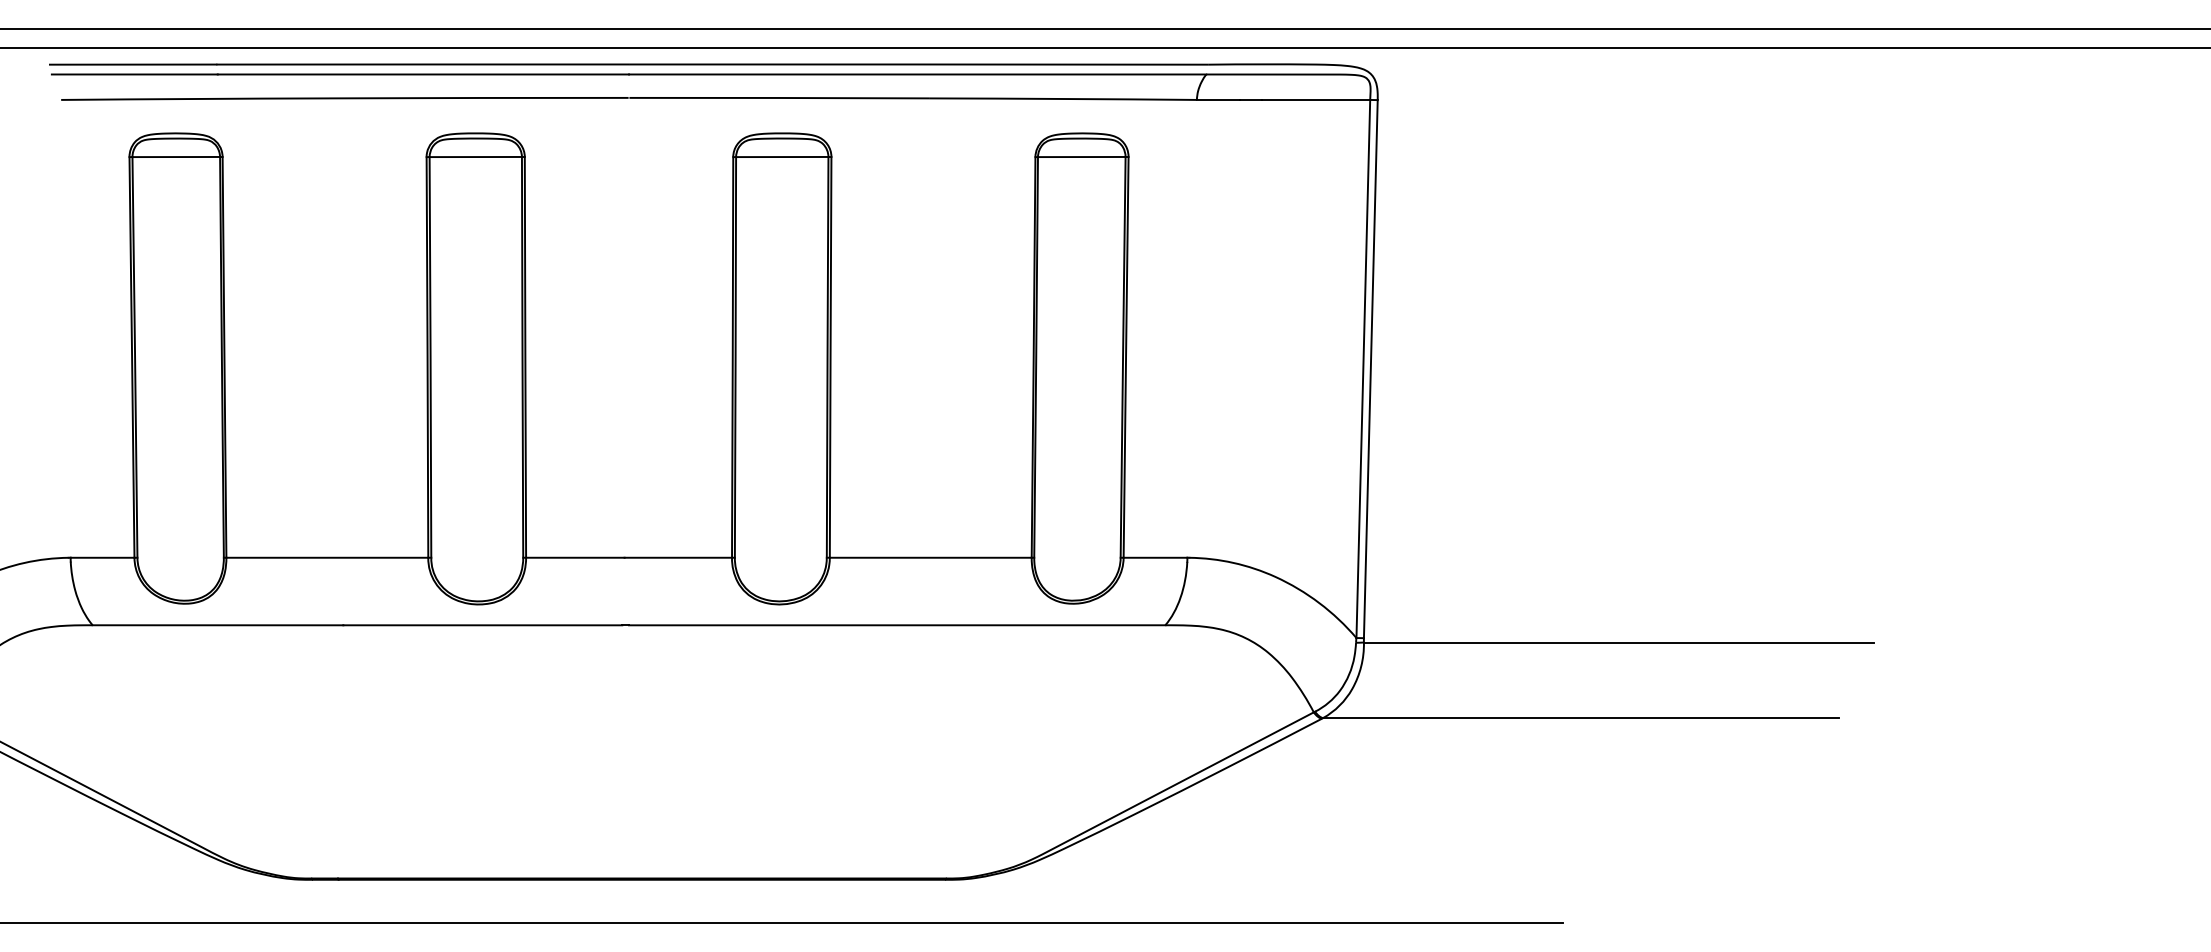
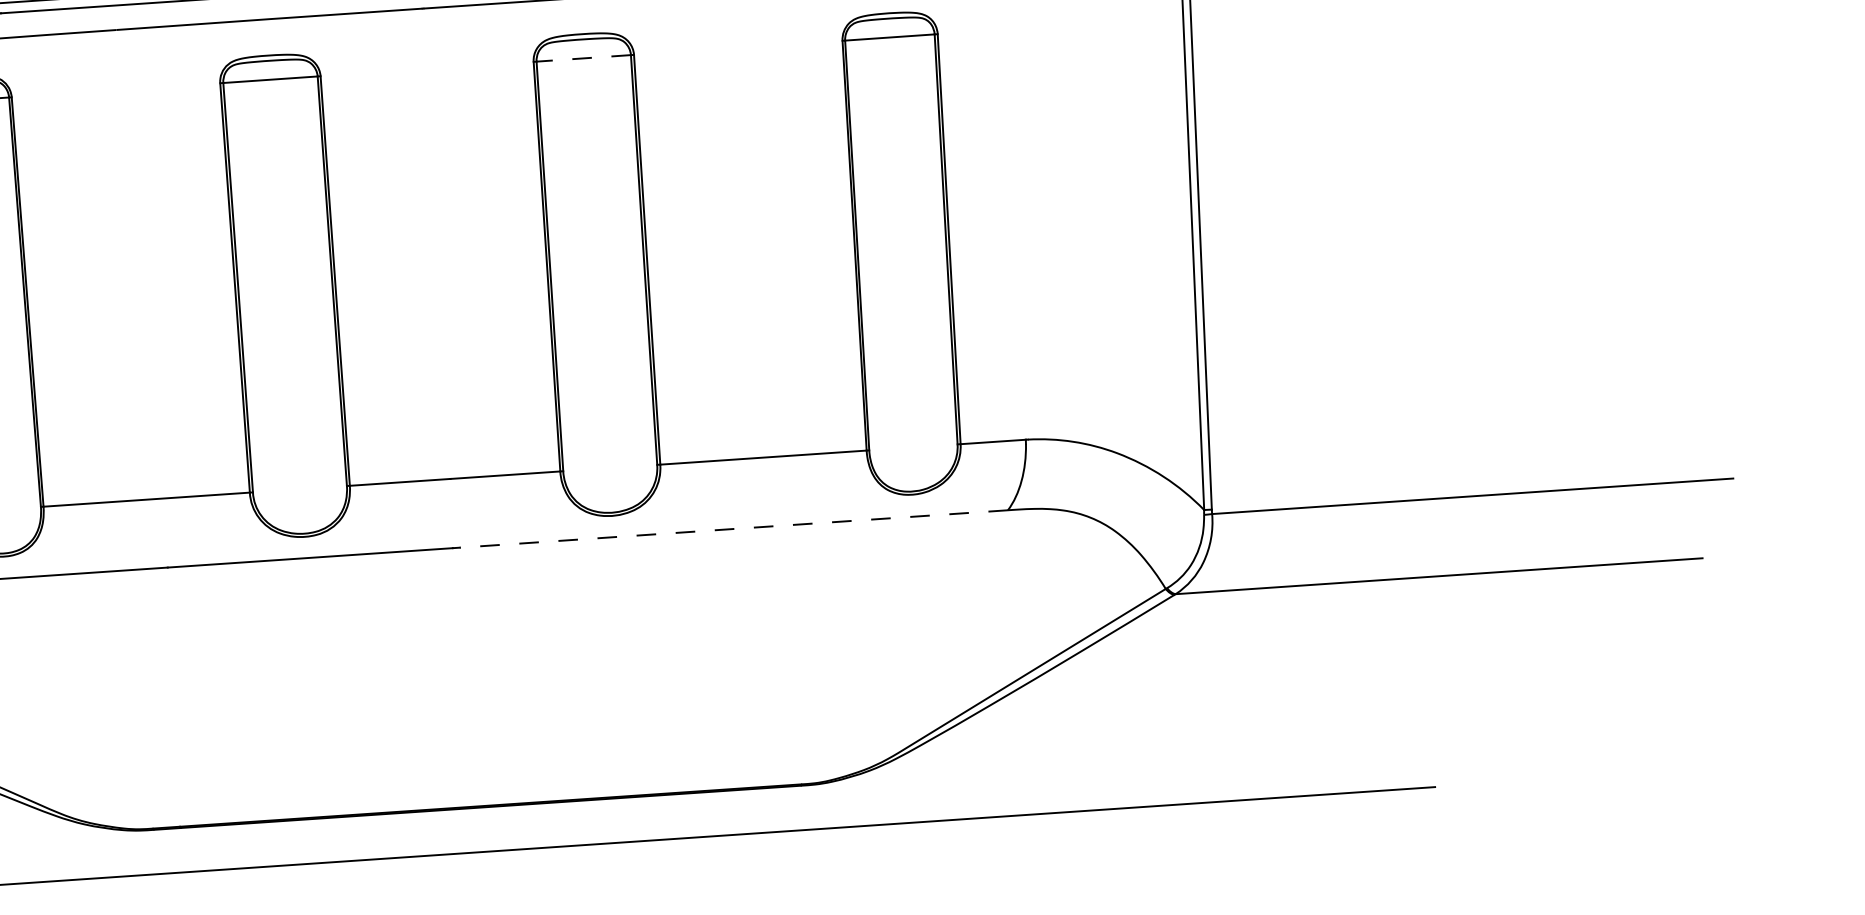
line: (781, 157) -> (583, 58), solid -> dashed
line: (896, 625) -> (733, 529), solid -> dashed

